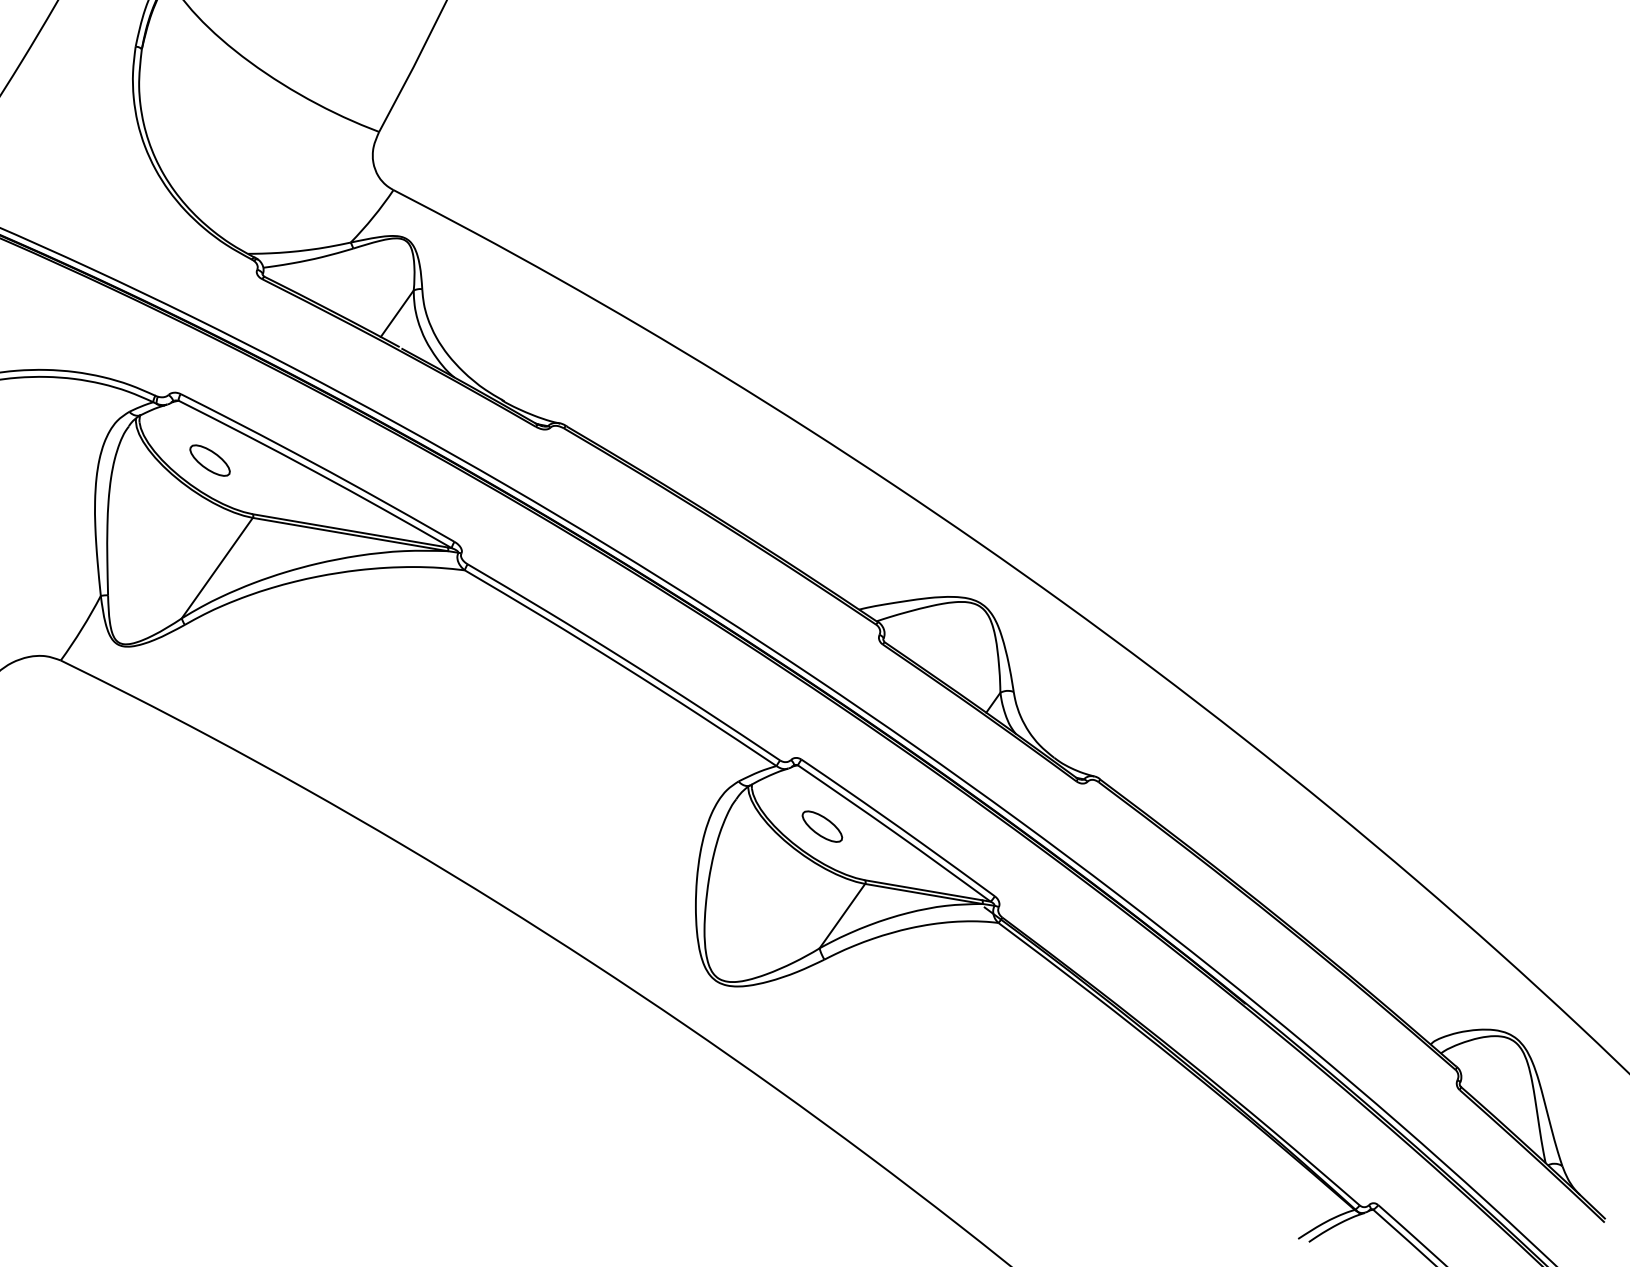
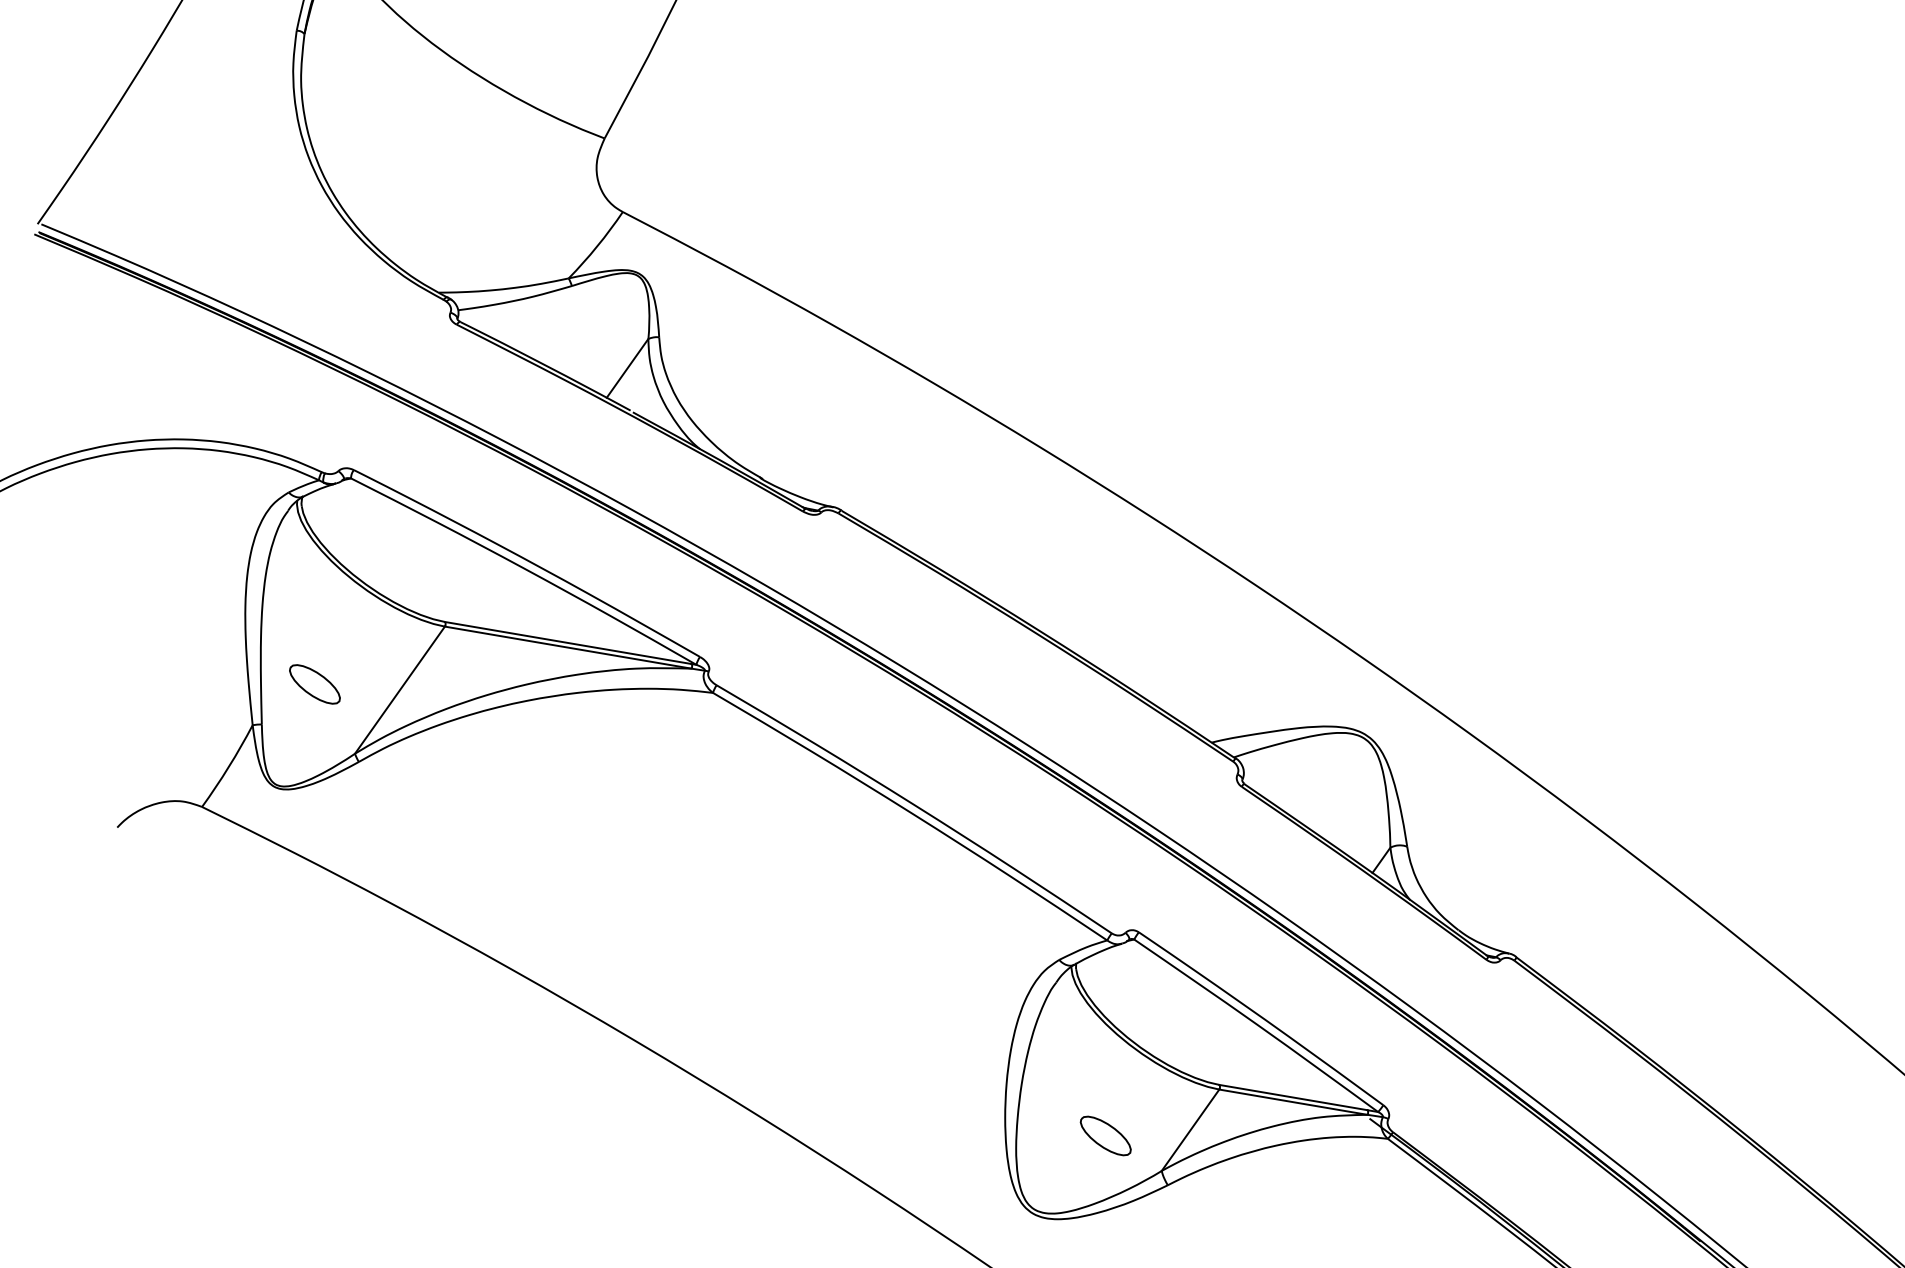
part: (209, 460) -> (314, 684), moved
part: (822, 826) -> (1105, 1135), moved

